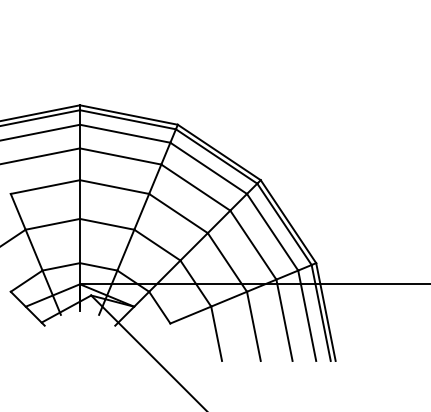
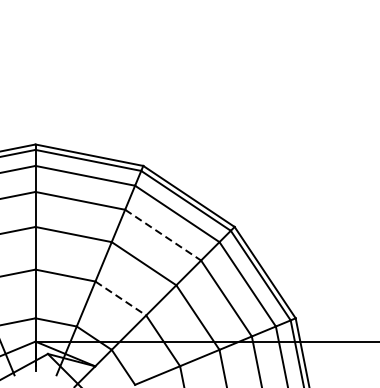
line: (196, 187) -> (163, 235), solid -> dashed
line: (157, 245) -> (120, 298), solid -> dashed

